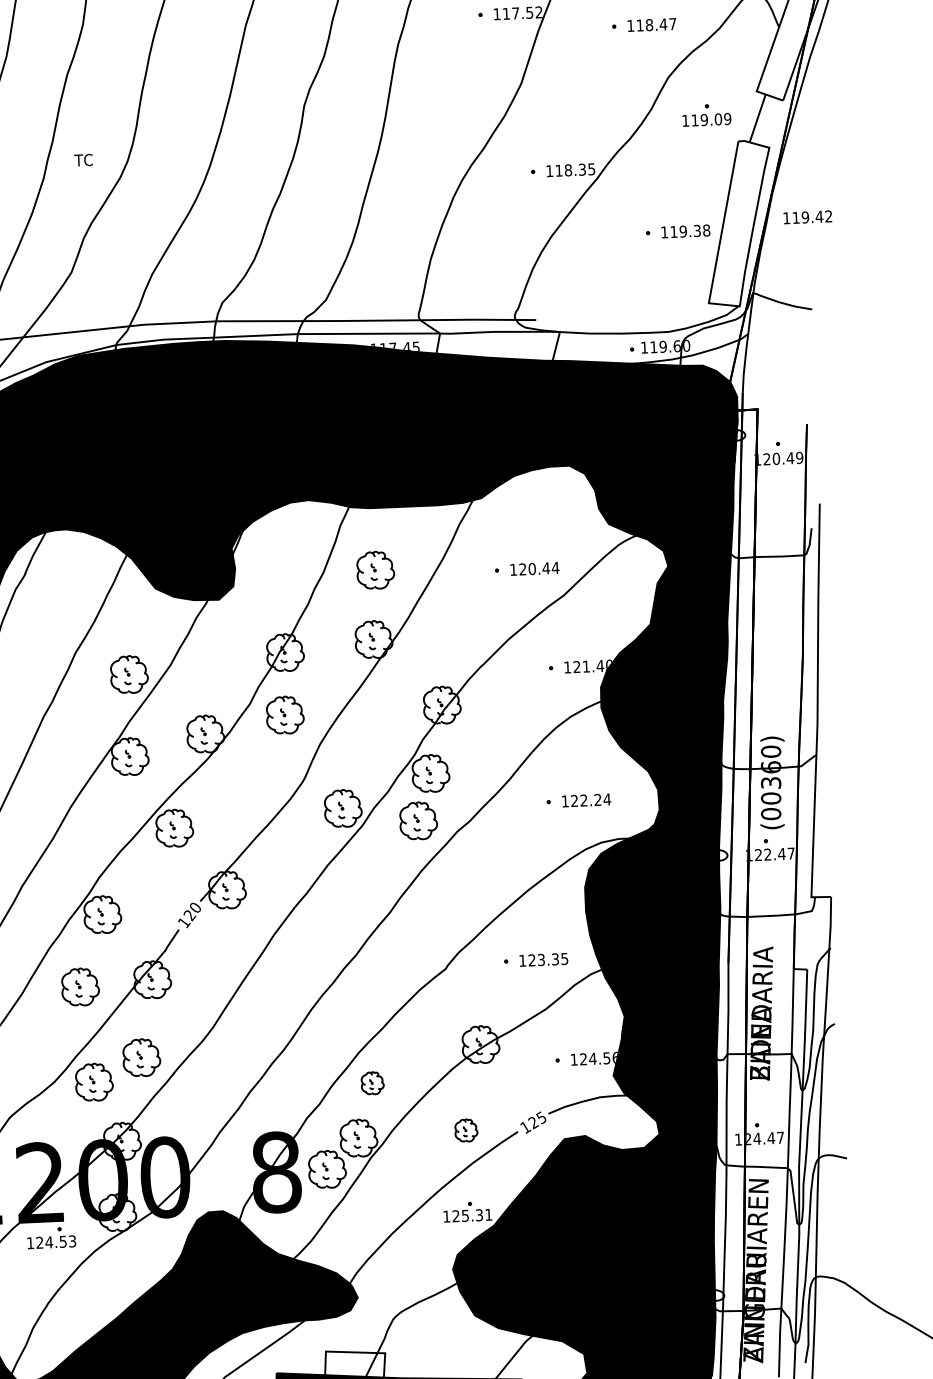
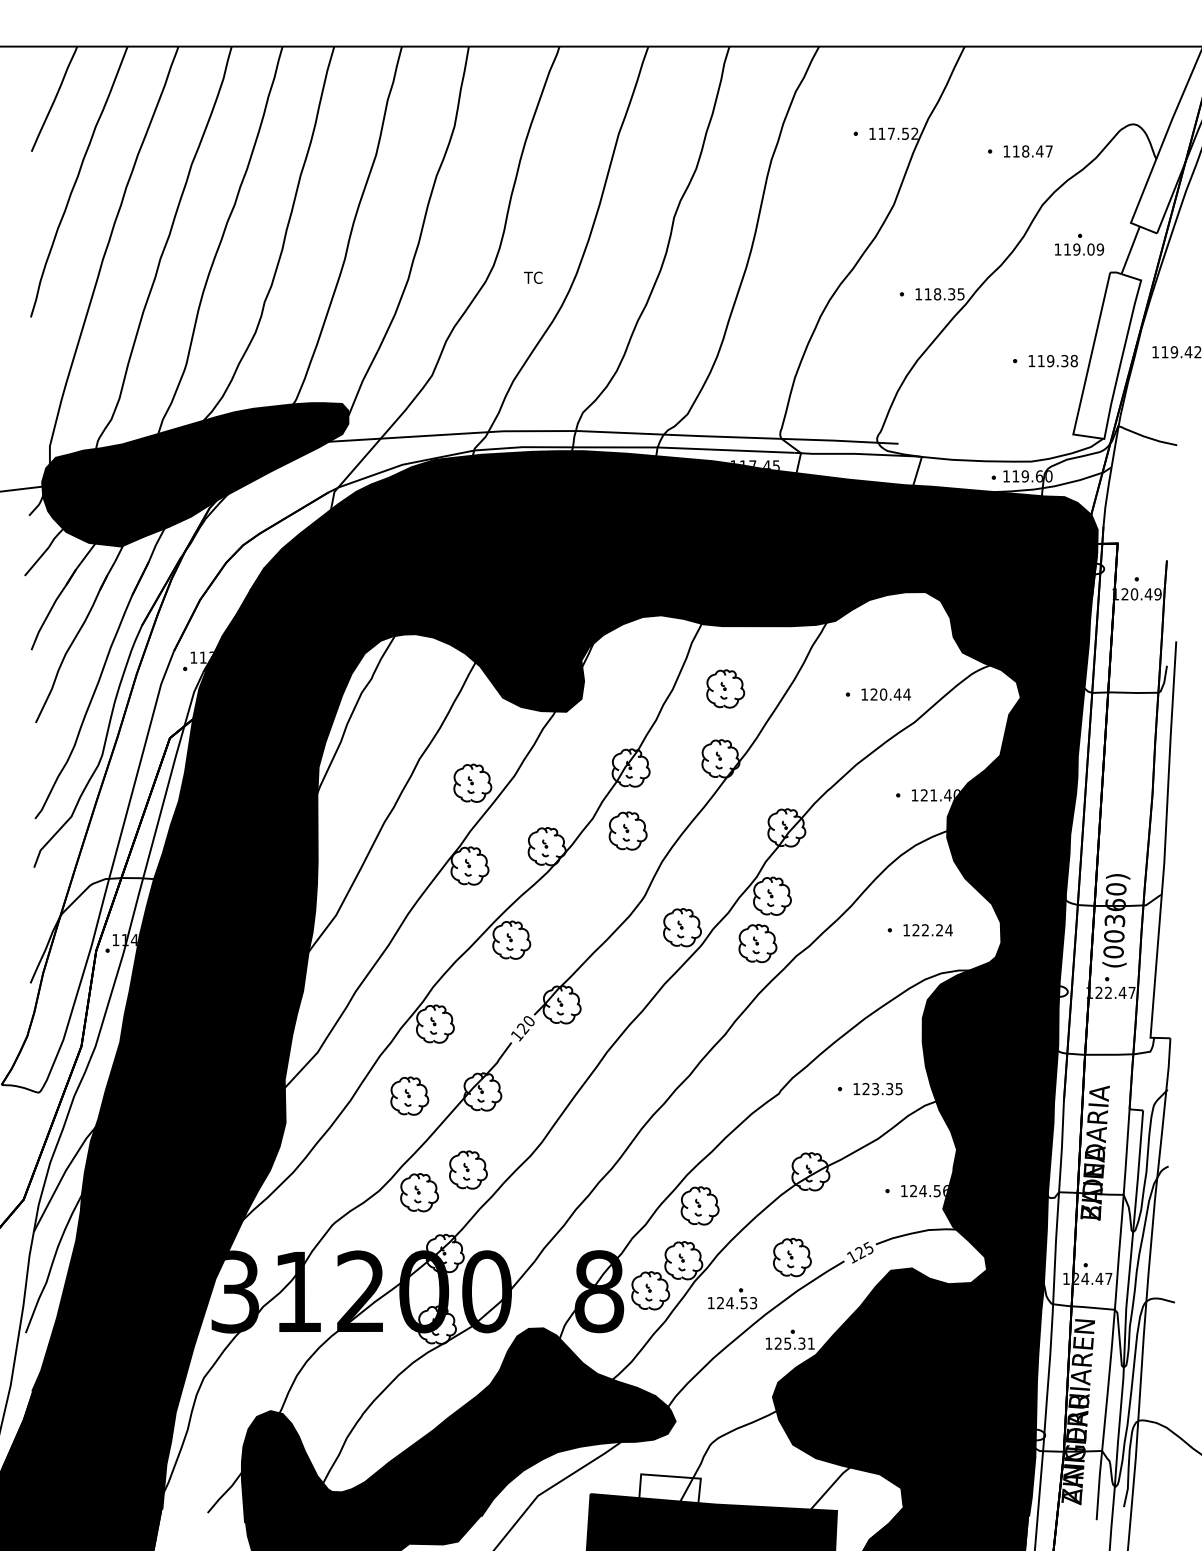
text: (83, 159) -> (533, 277), moved
part: (372, 1082) -> (699, 1205), size x1.67
part: (466, 1130) -> (792, 1257), size x1.67
part: (51, 1237) -> (732, 1298), moved

